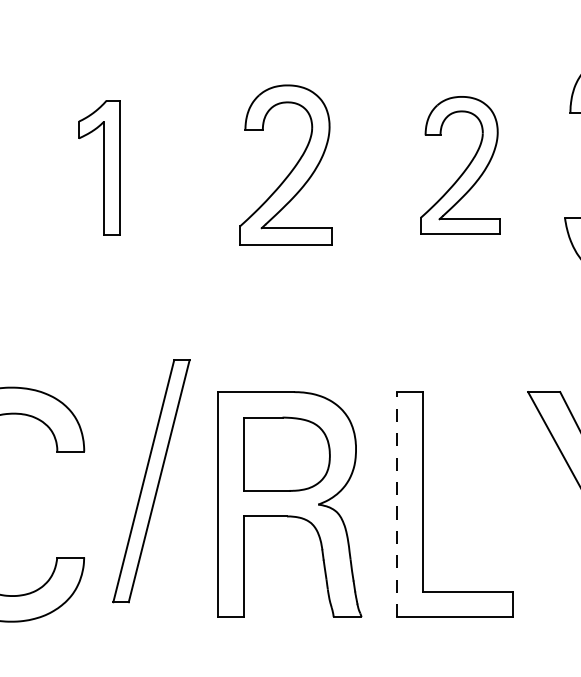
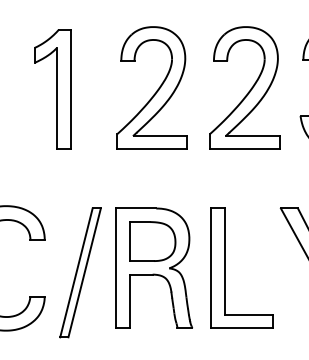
part: (284, 164) -> (151, 87), size x1.43
part: (459, 164) -> (244, 87), size x1.67
part: (98, 168) -> (52, 89), size x1.67
part: (151, 480) -> (80, 272), moved
line: (397, 504) -> (211, 268), dashed -> solid

